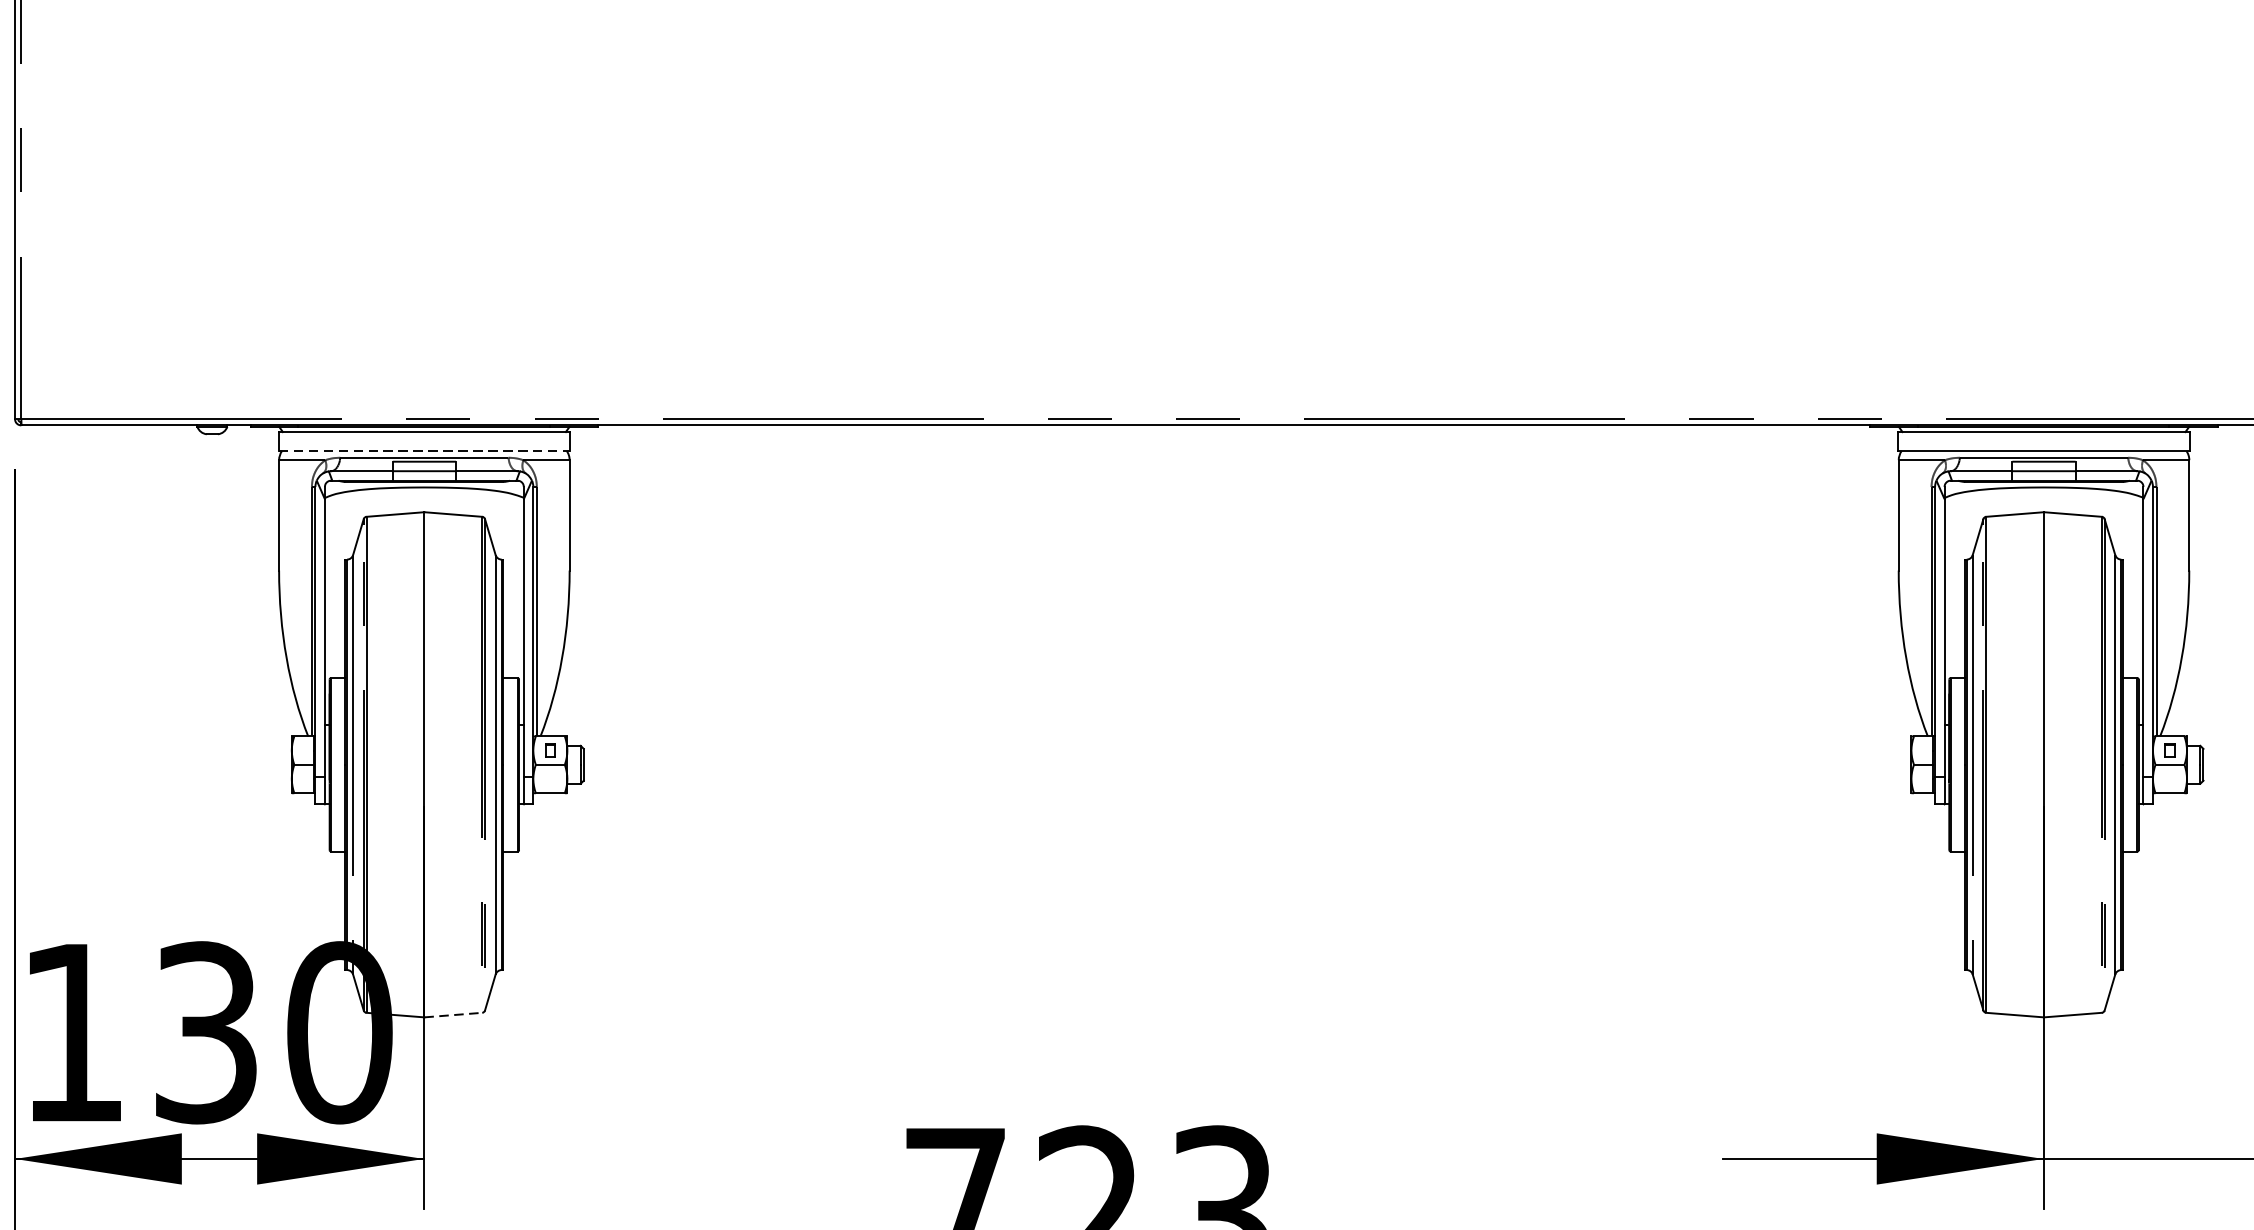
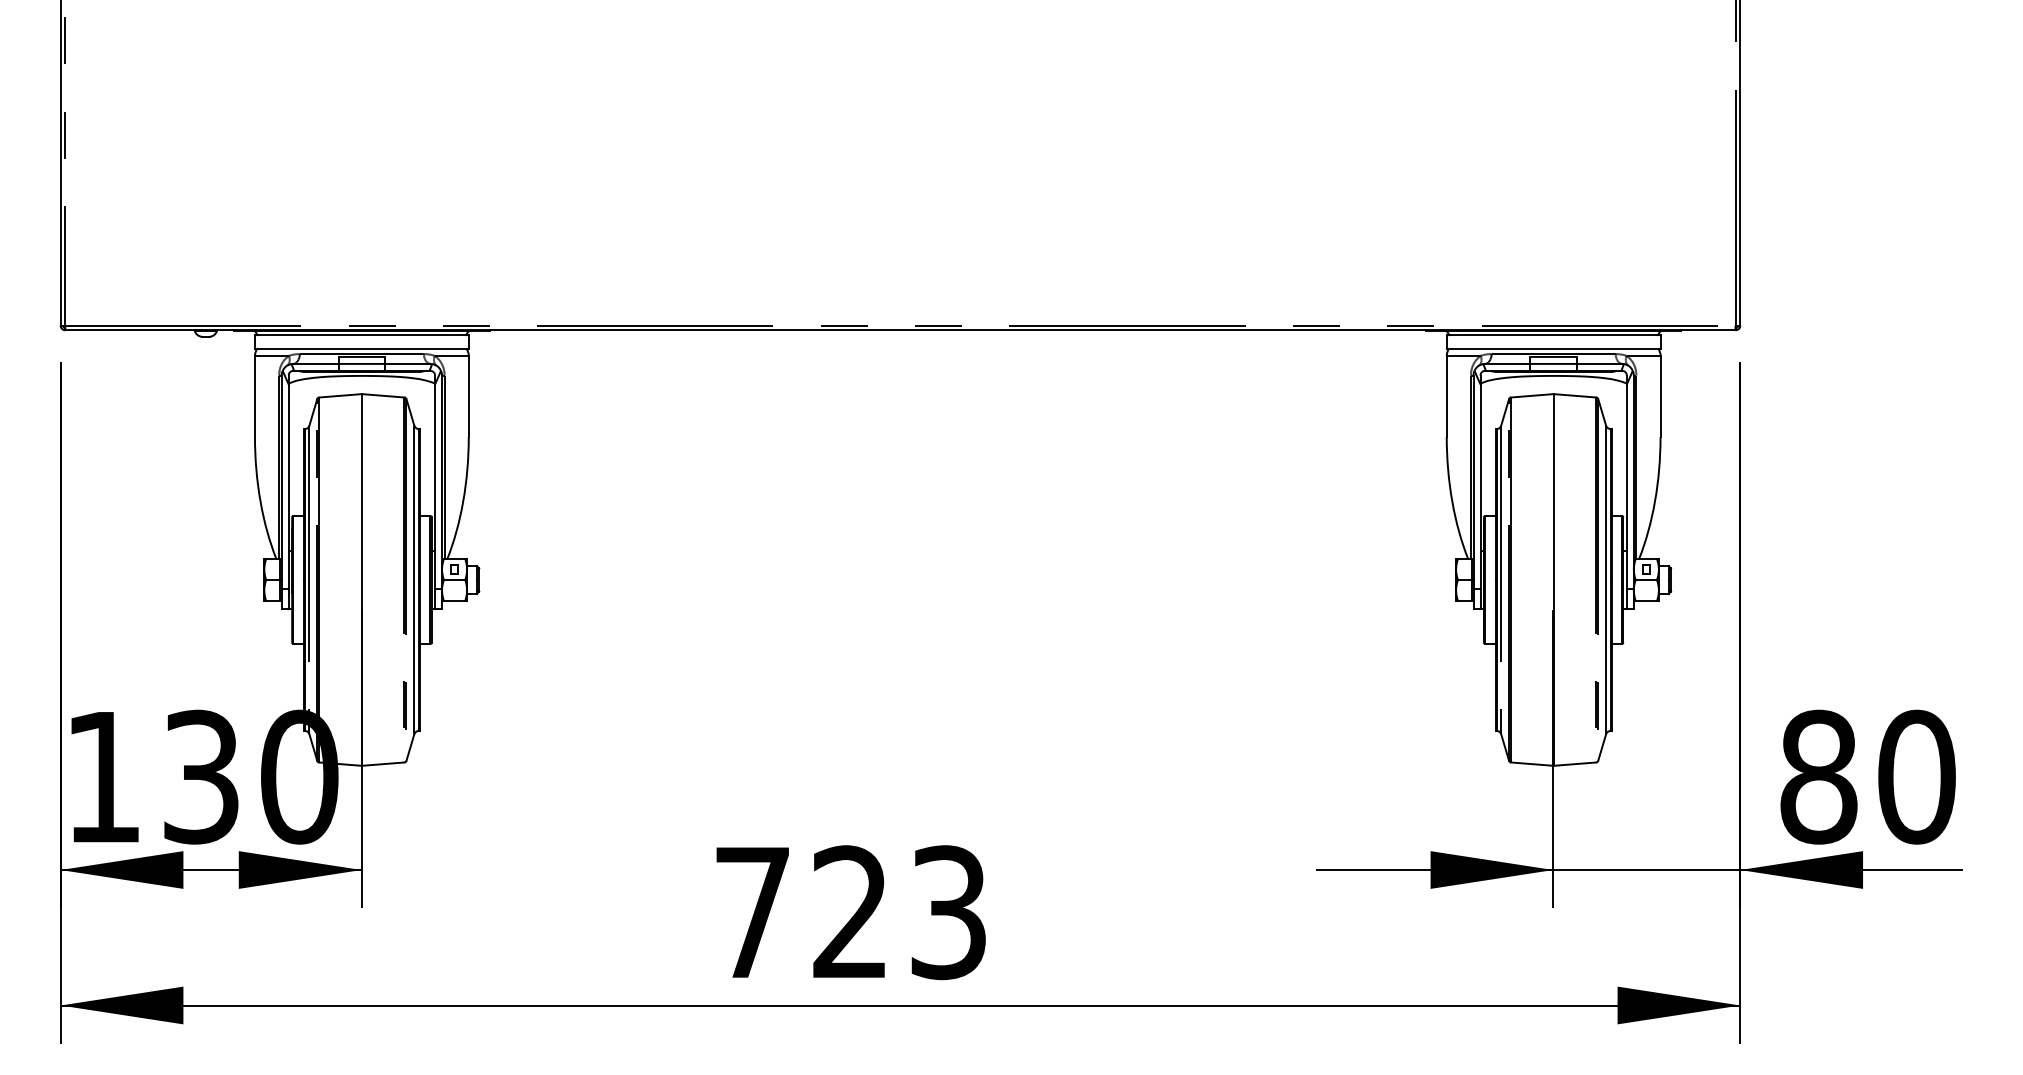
line: (425, 451) -> (362, 349), dashed -> solid
line: (453, 1015) -> (383, 764), dashed -> solid

